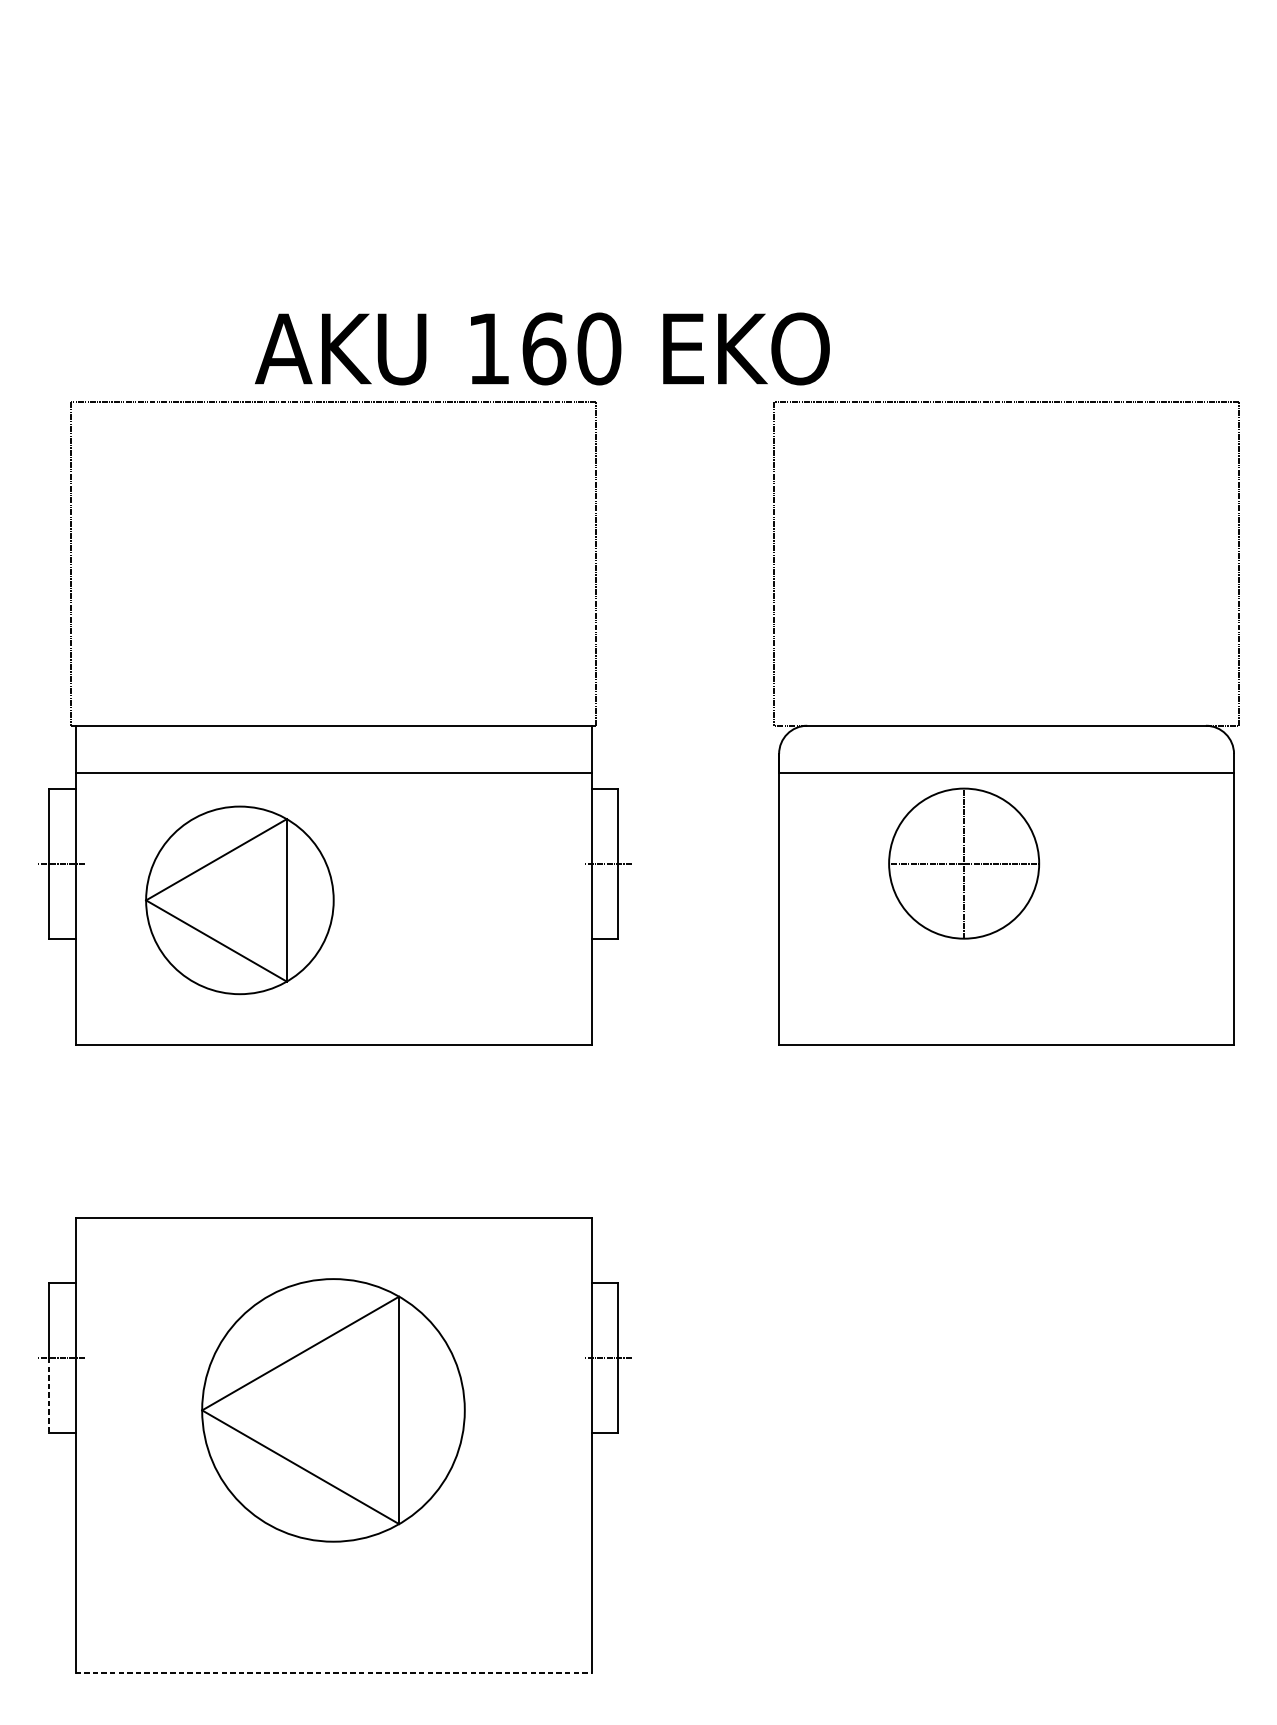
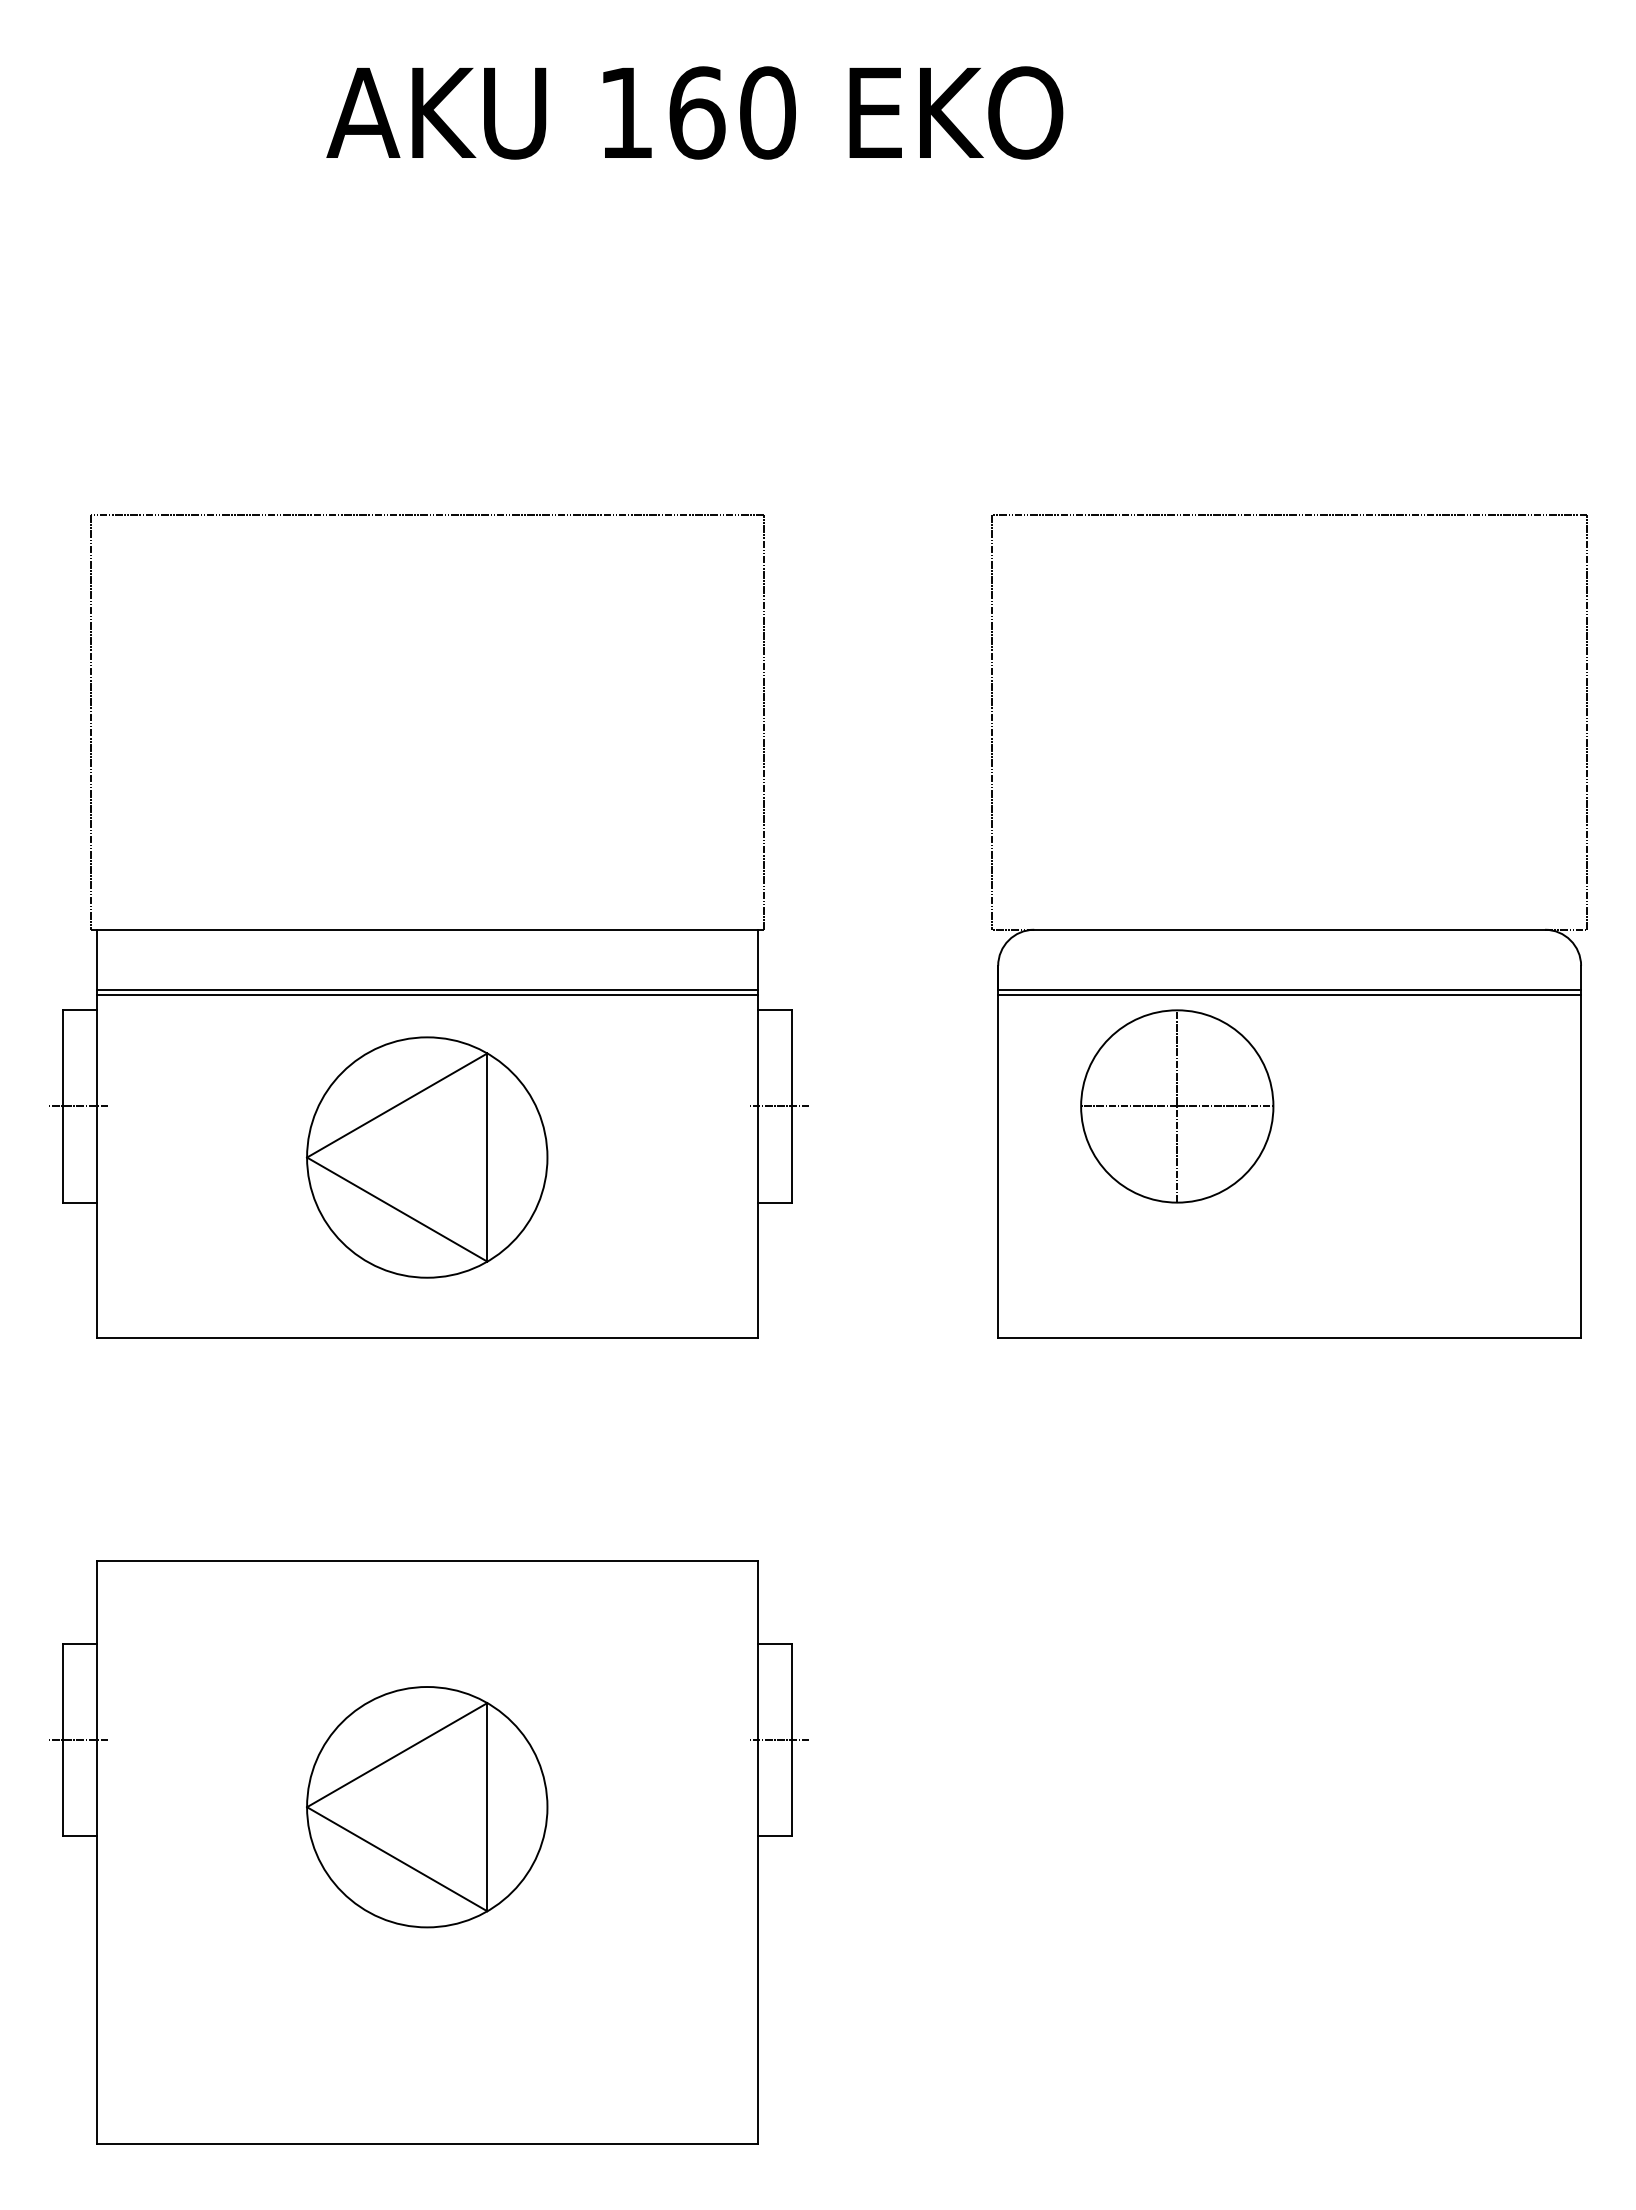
text: (542, 348) -> (694, 112), moved
line: (332, 776) -> (426, 994), added
line: (1006, 776) -> (1289, 994), added
part: (964, 863) -> (1177, 1106), moved
part: (240, 900) -> (427, 1157), moved
line: (48, 1395) -> (62, 1788), dashed -> solid
part: (333, 1410) -> (427, 1807), size x0.71
line: (333, 1672) -> (427, 2143), dashed -> solid

